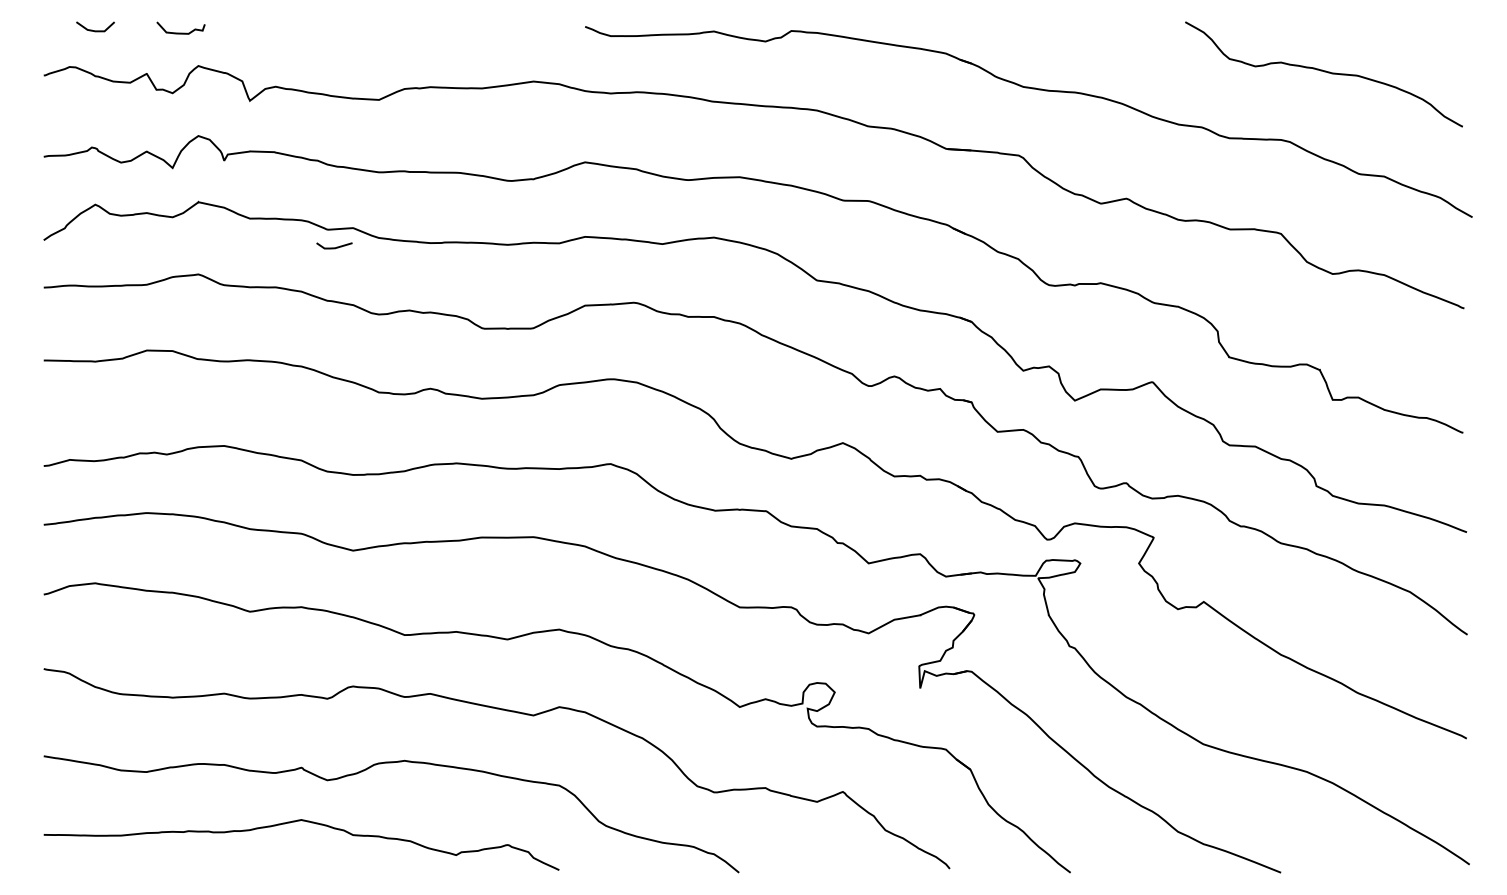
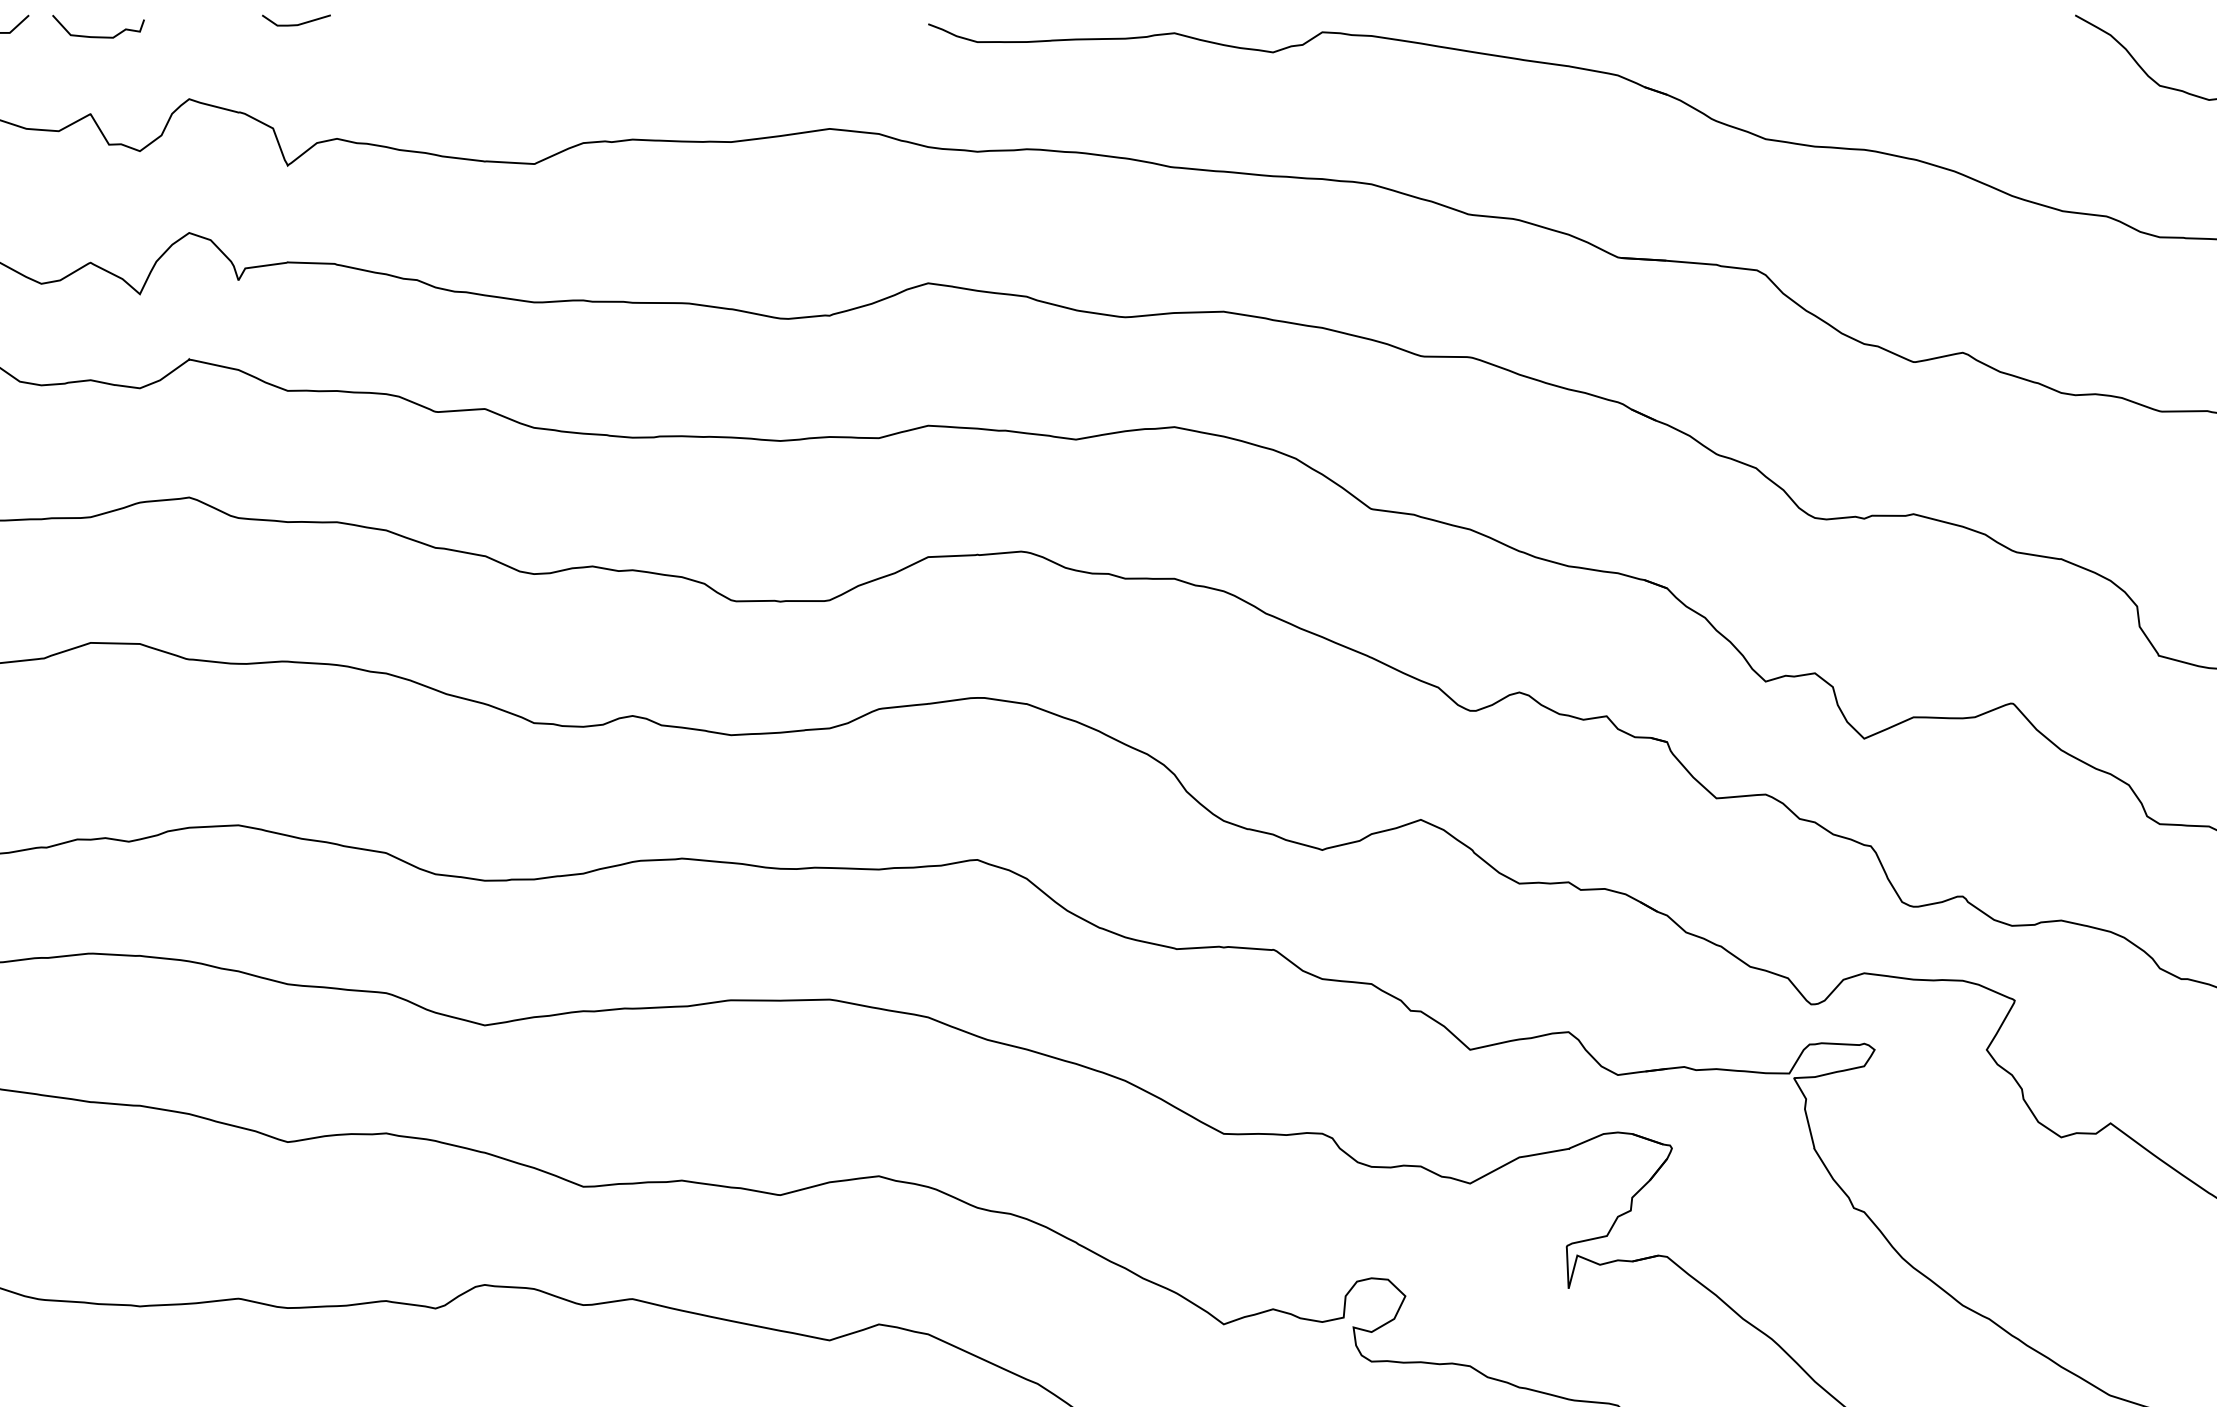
curve: (180, 32) -> (97, 35), moved
line: (334, 247) -> (296, 23), moved

